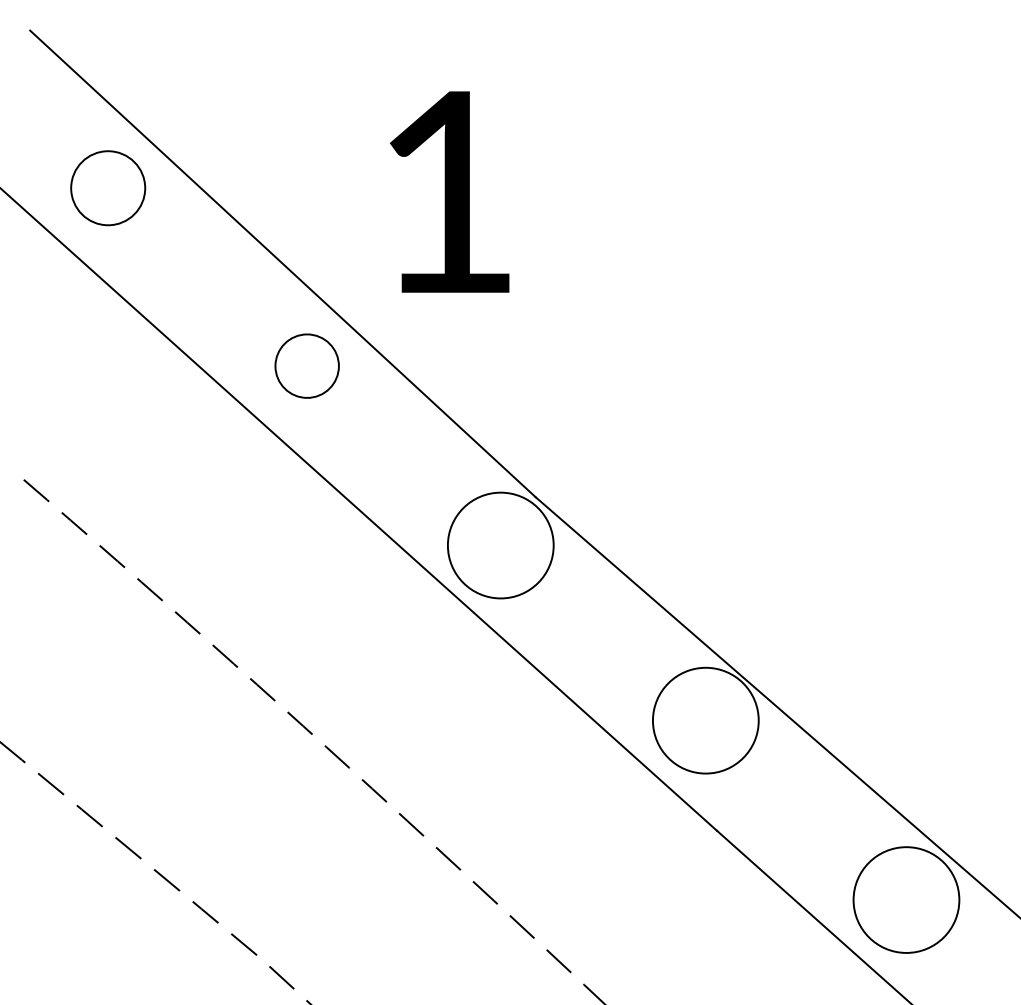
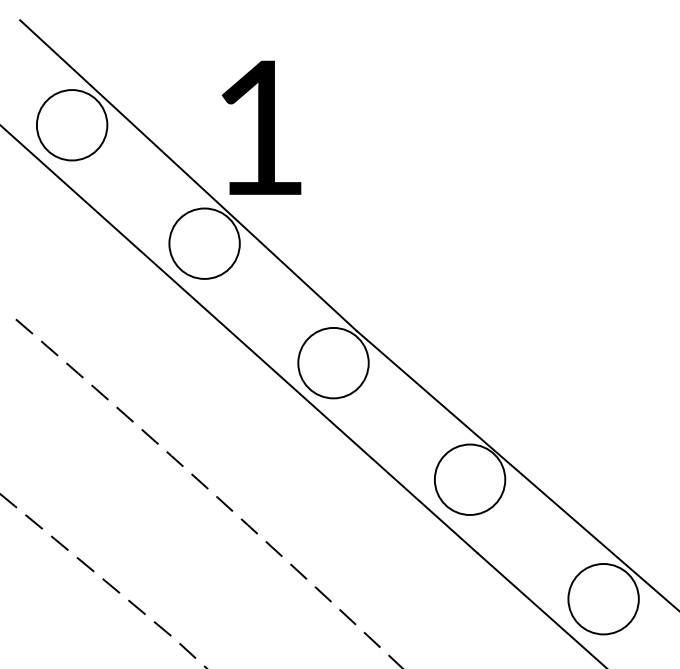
circle: (107, 188) -> (71, 125), size x1.43
text: (449, 191) -> (261, 127), moved
circle: (306, 365) -> (204, 243), size x1.67

